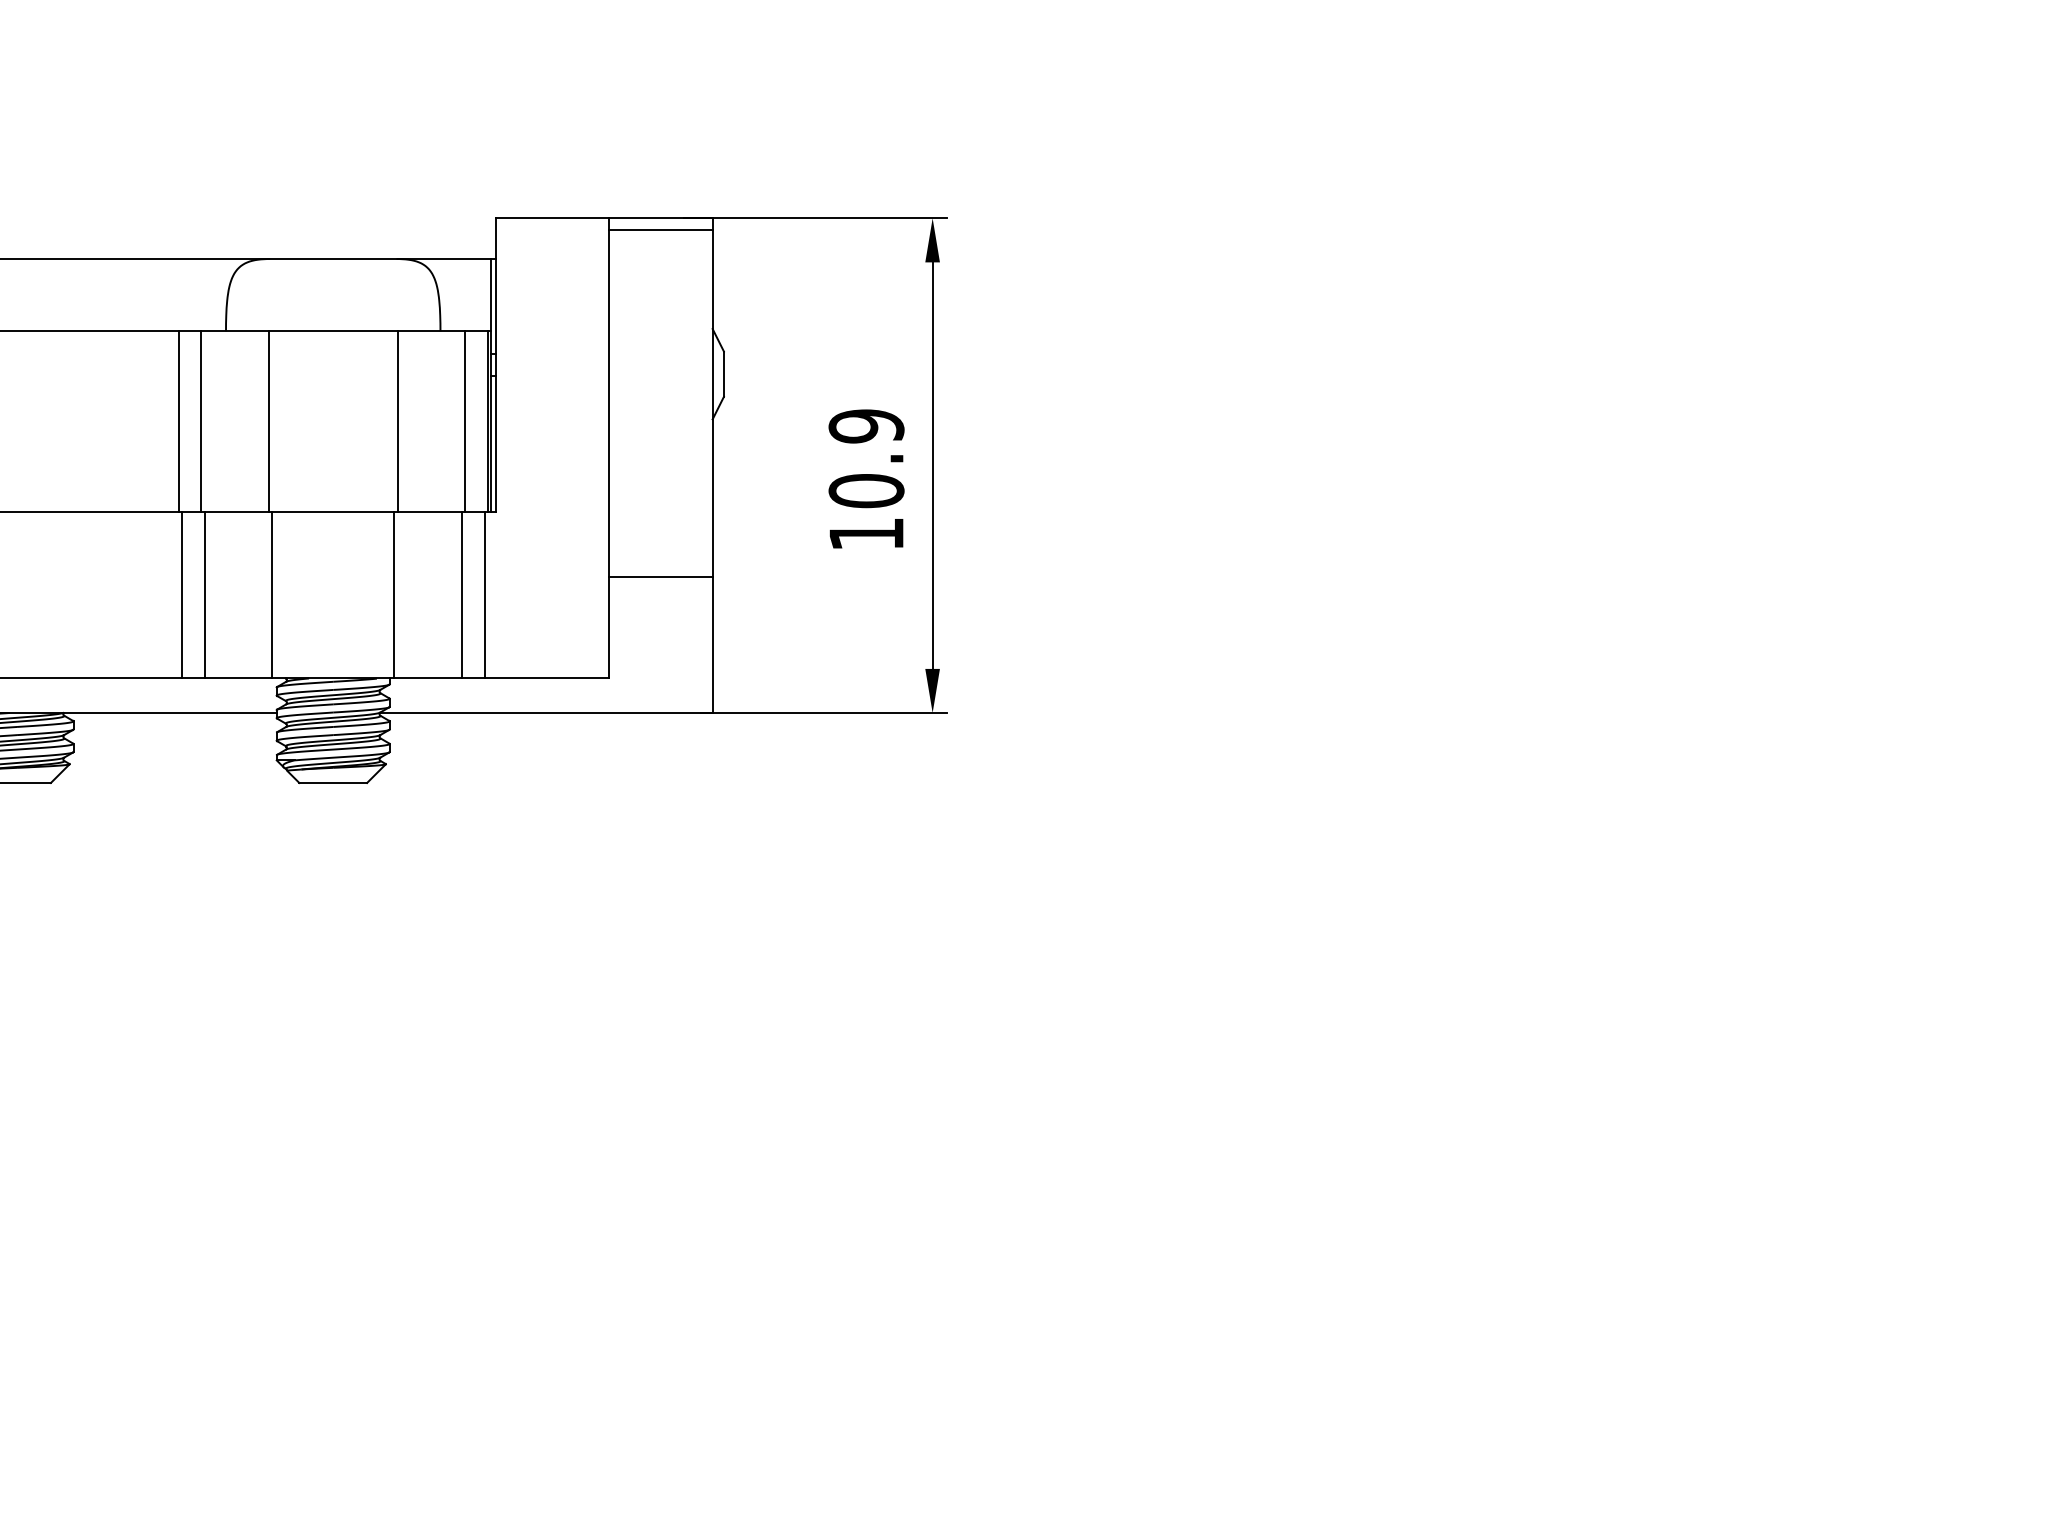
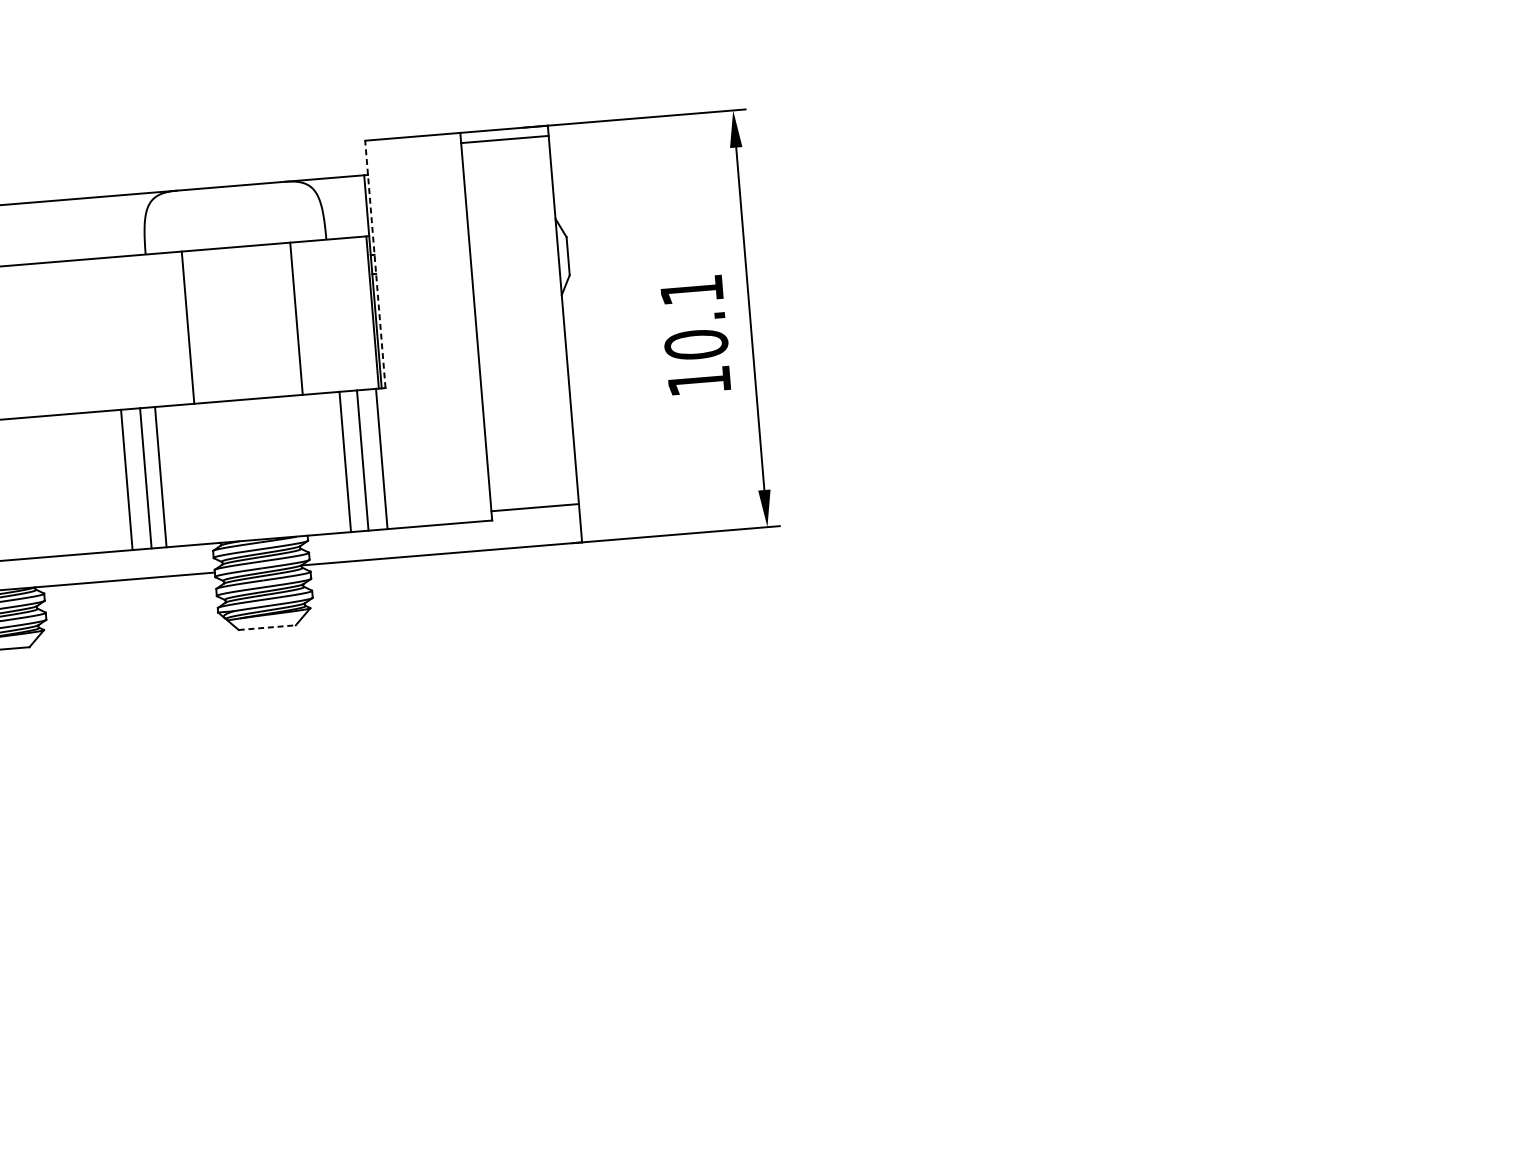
line: (495, 365) -> (375, 264), solid -> dashed
line: (178, 421) -> (111, 333), removed
line: (201, 421) -> (131, 332), removed
line: (465, 421) -> (353, 313), removed
text: (866, 426) -> (691, 290), 10.9 -> 10.1
line: (660, 577) -> (535, 507), moved
line: (272, 594) -> (160, 476), moved
line: (394, 594) -> (345, 461), moved
line: (333, 782) -> (267, 627), solid -> dashed

